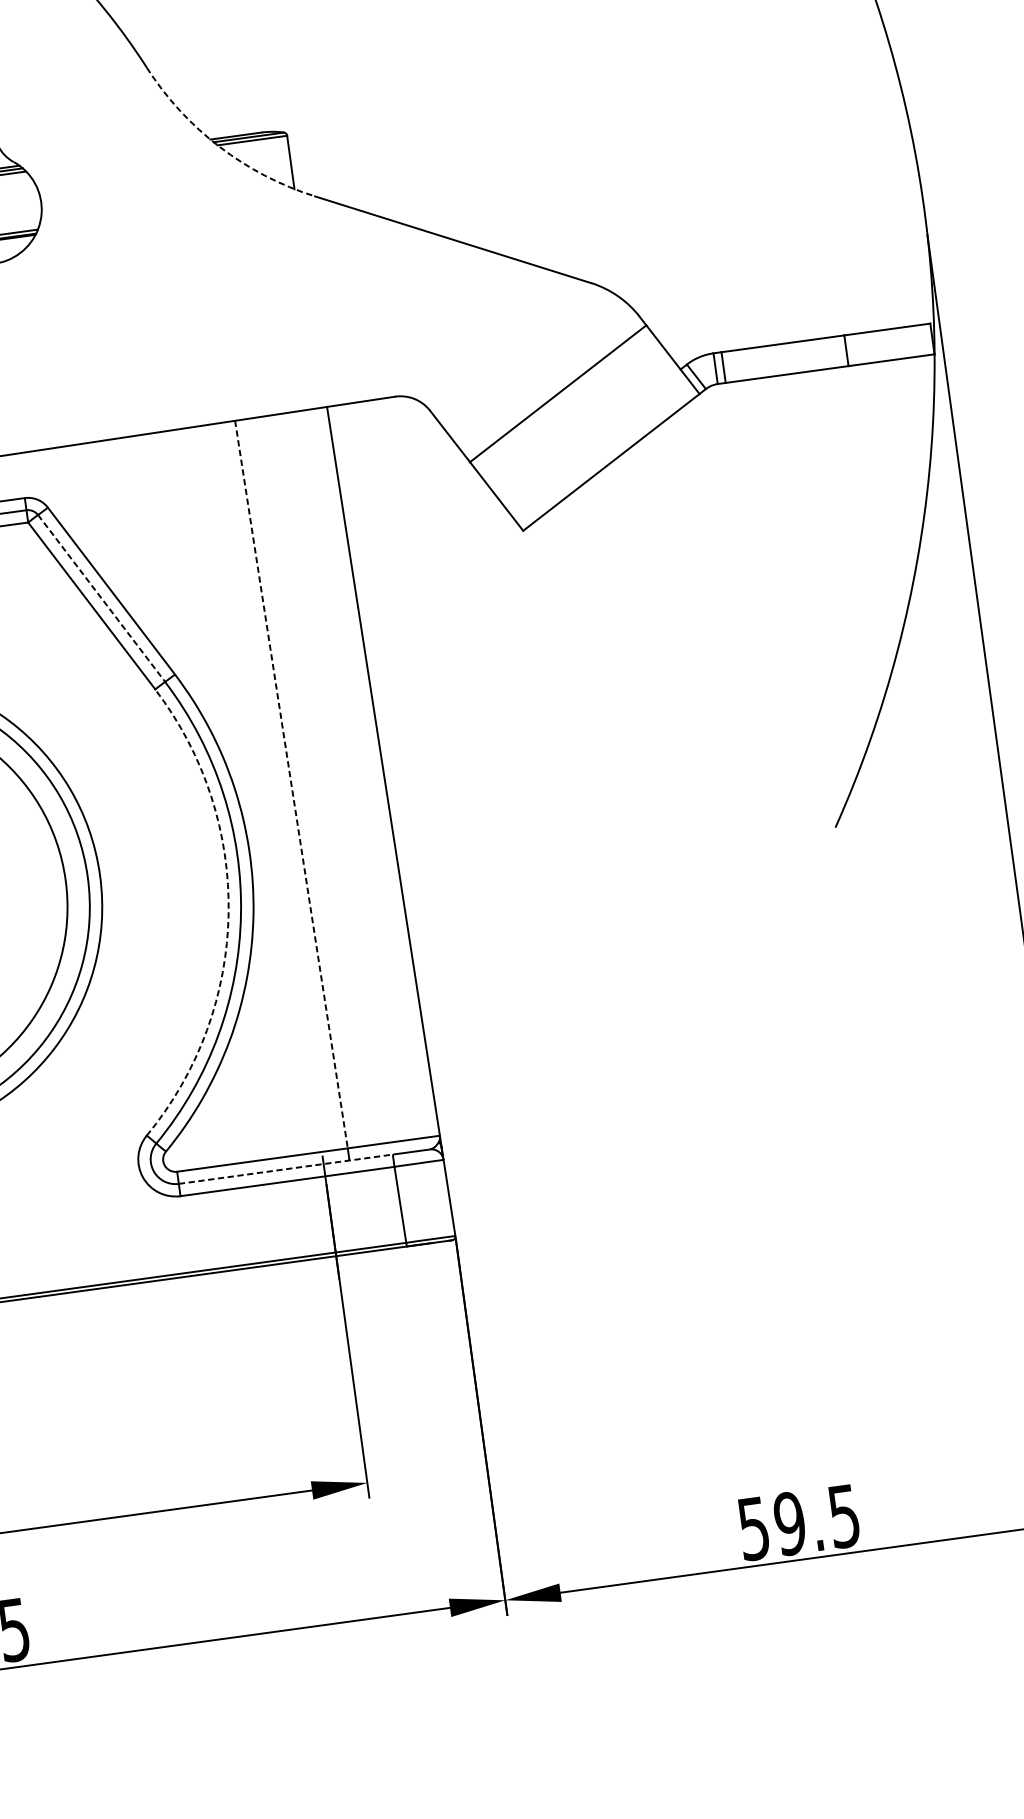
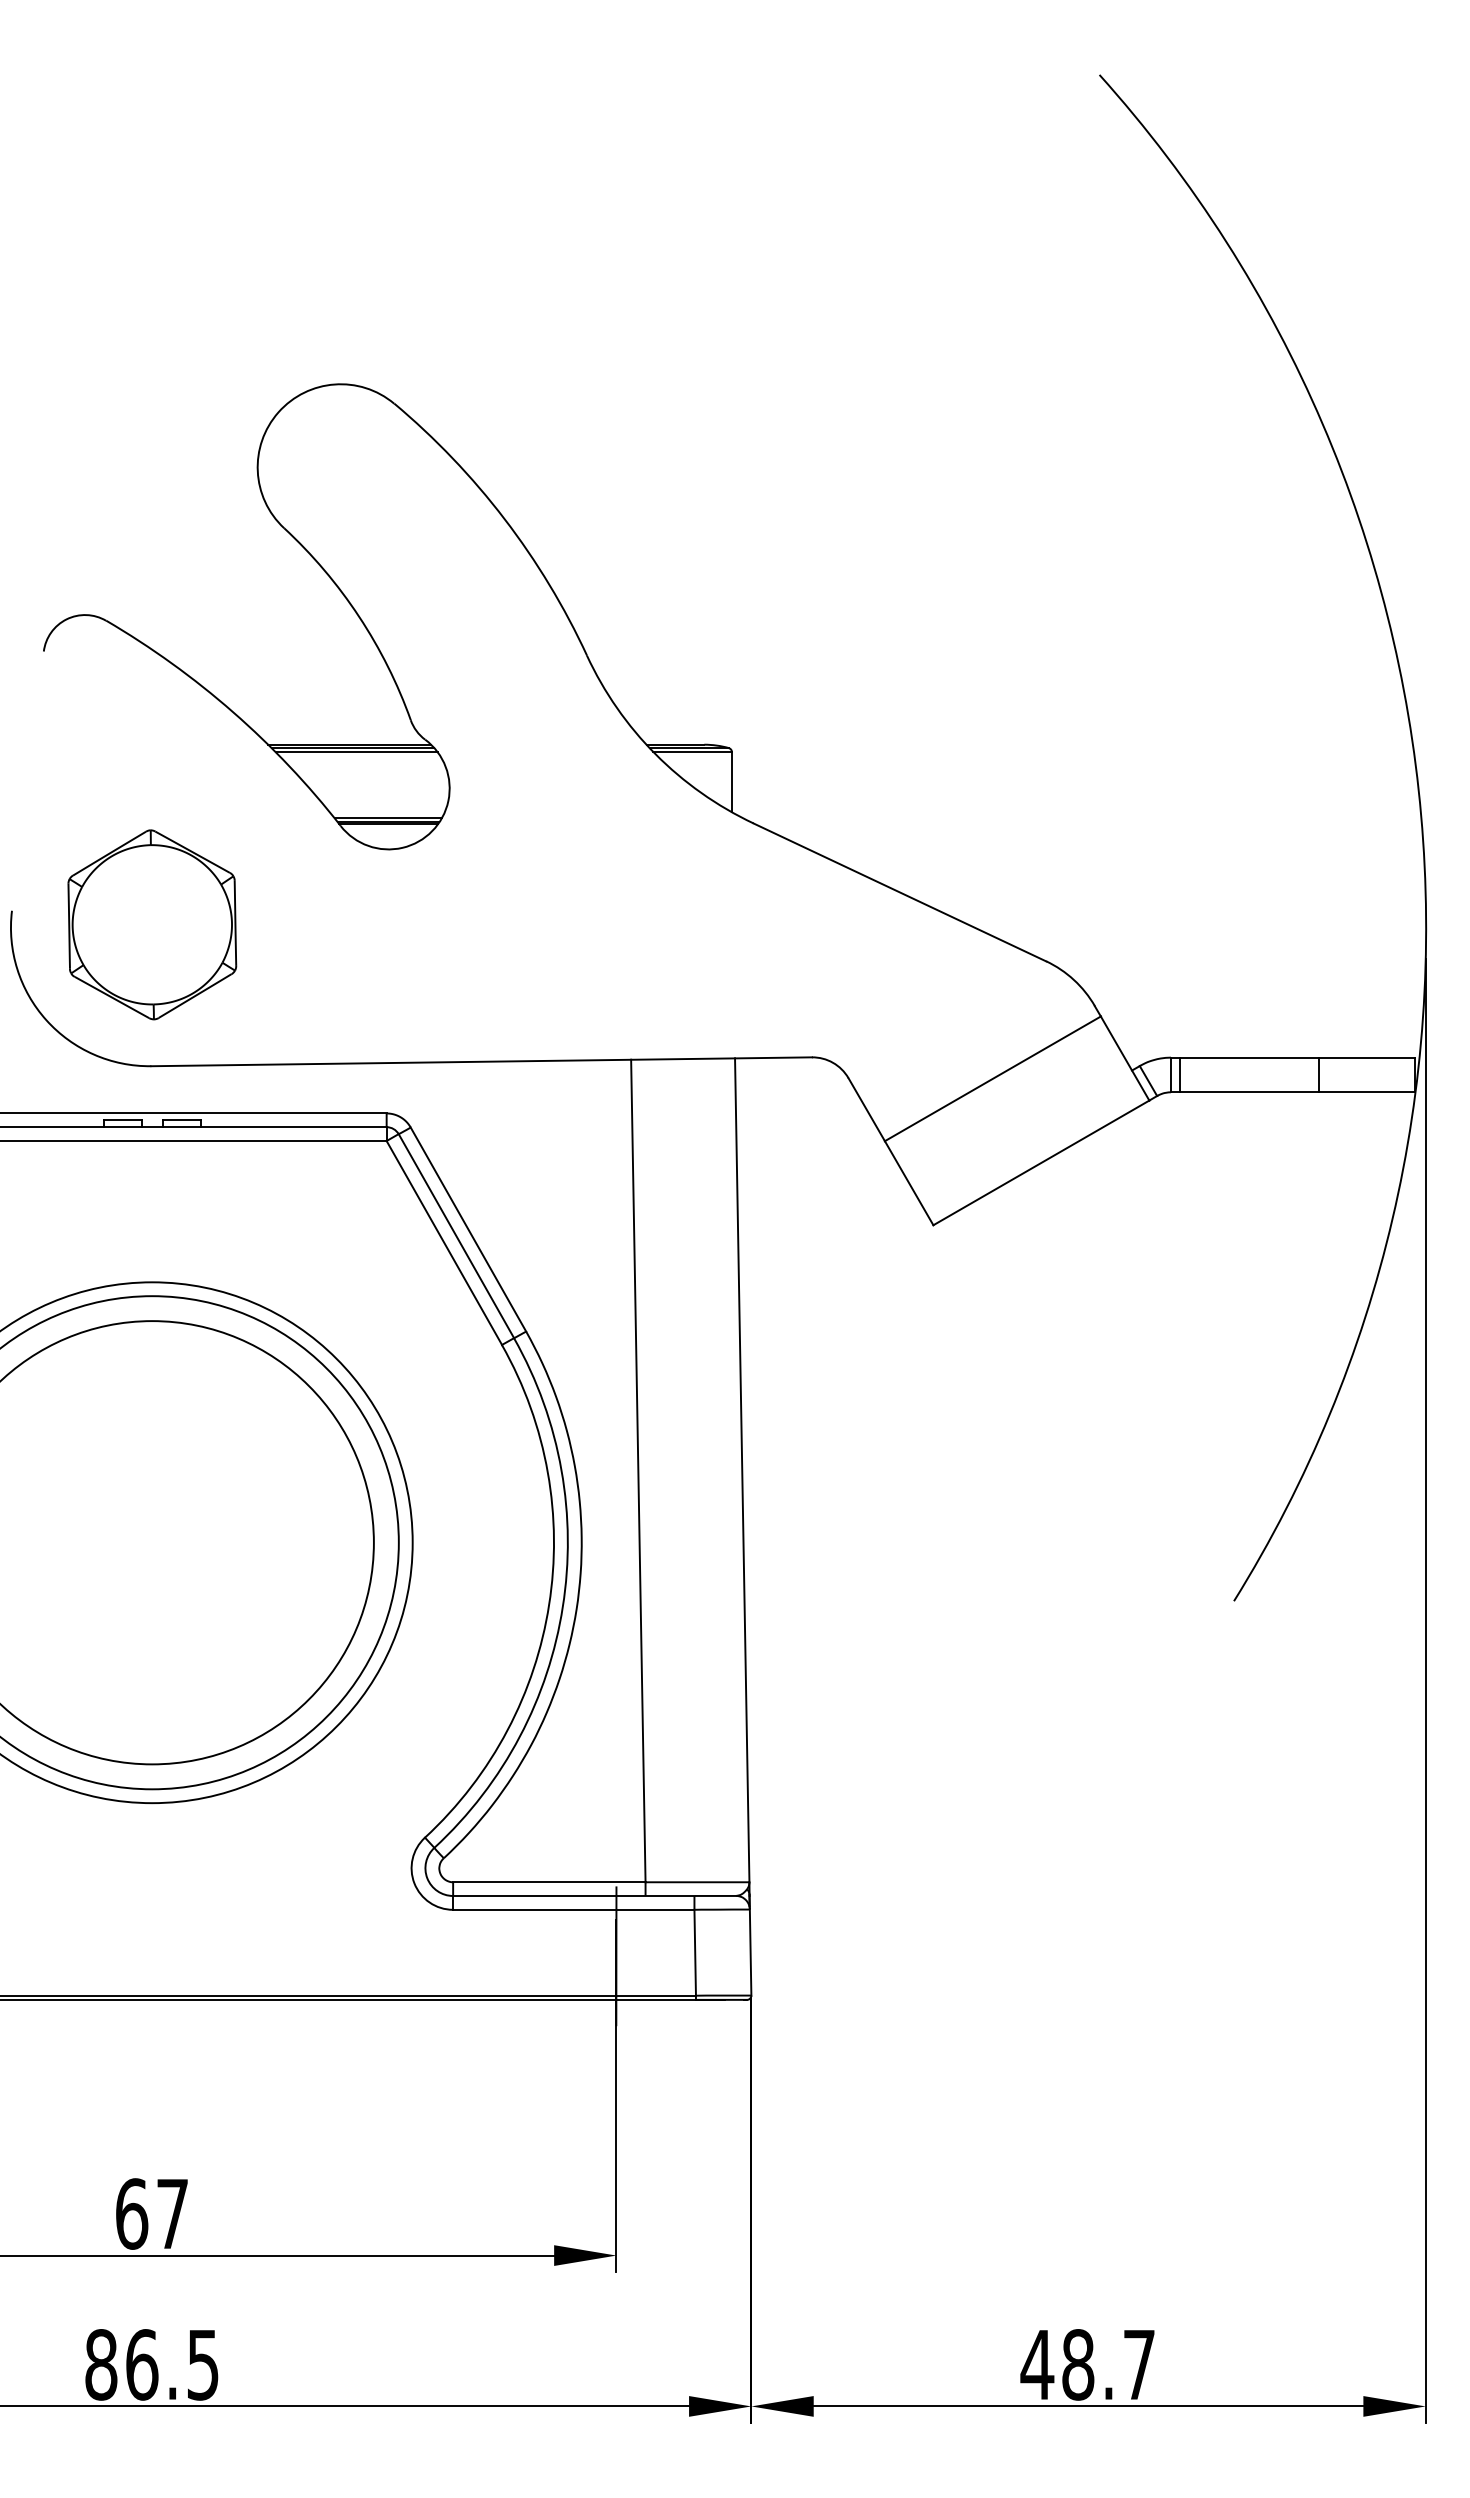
arc: (219, 147) -> (655, 754), dashed -> solid
line: (101, 598) -> (456, 1236), dashed -> solid
line: (291, 784) -> (638, 1471), dashed -> solid
arc: (228, 913) -> (549, 1604), dashed -> solid
line: (285, 1168) -> (573, 1895), dashed -> solid
text: (798, 1522) -> (1087, 2364), 59.5 -> 48.7

